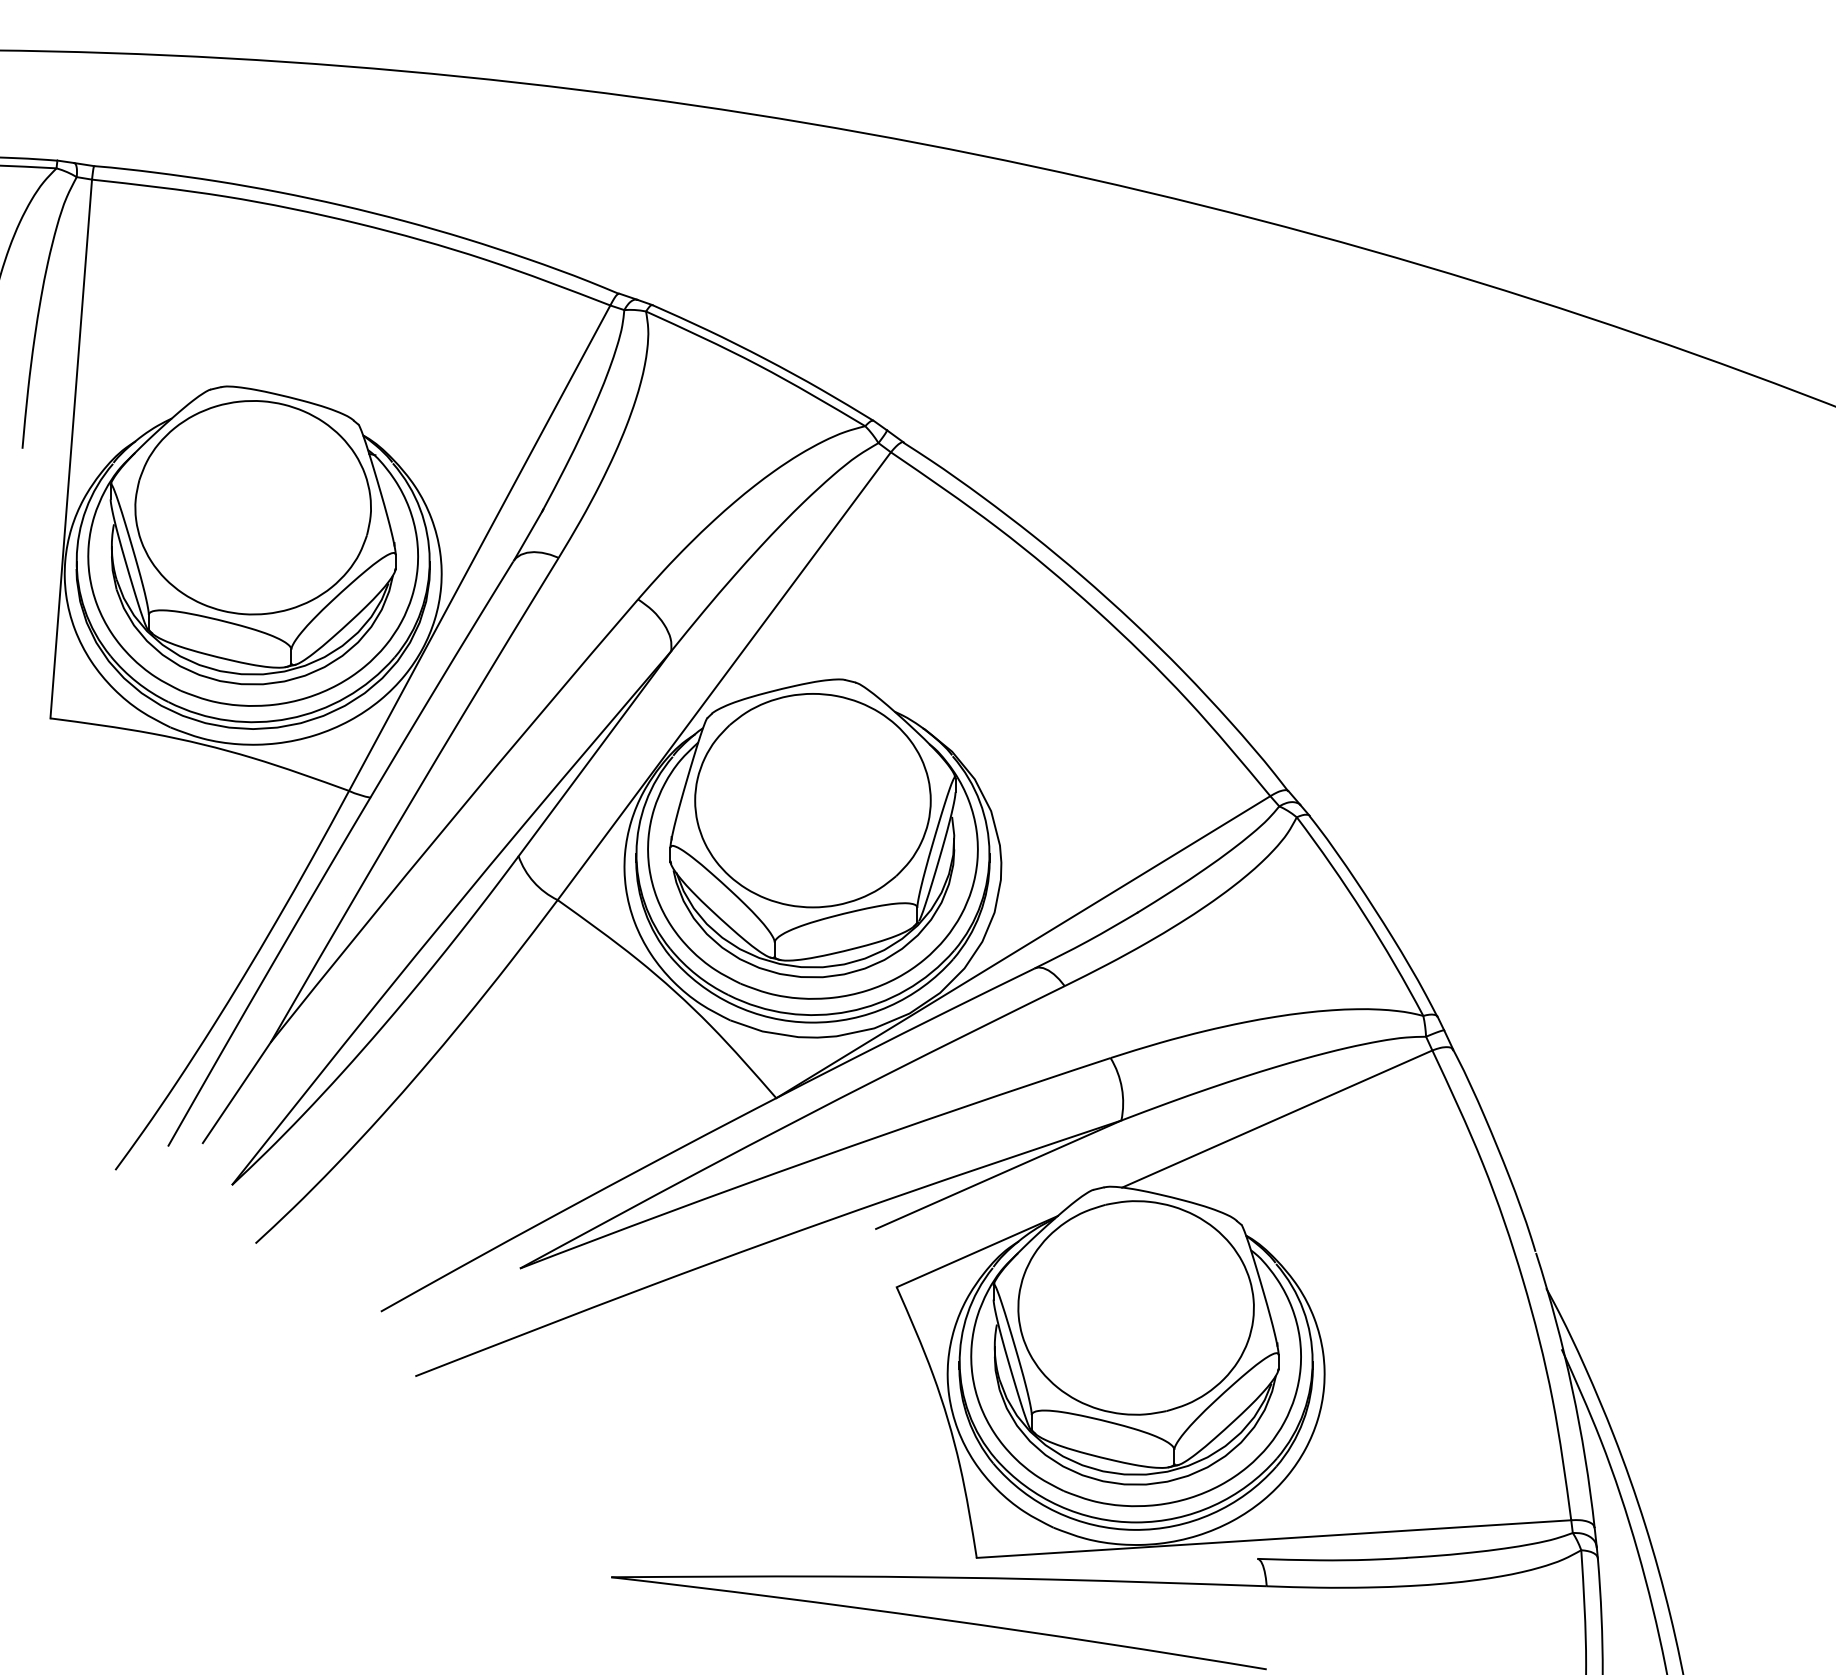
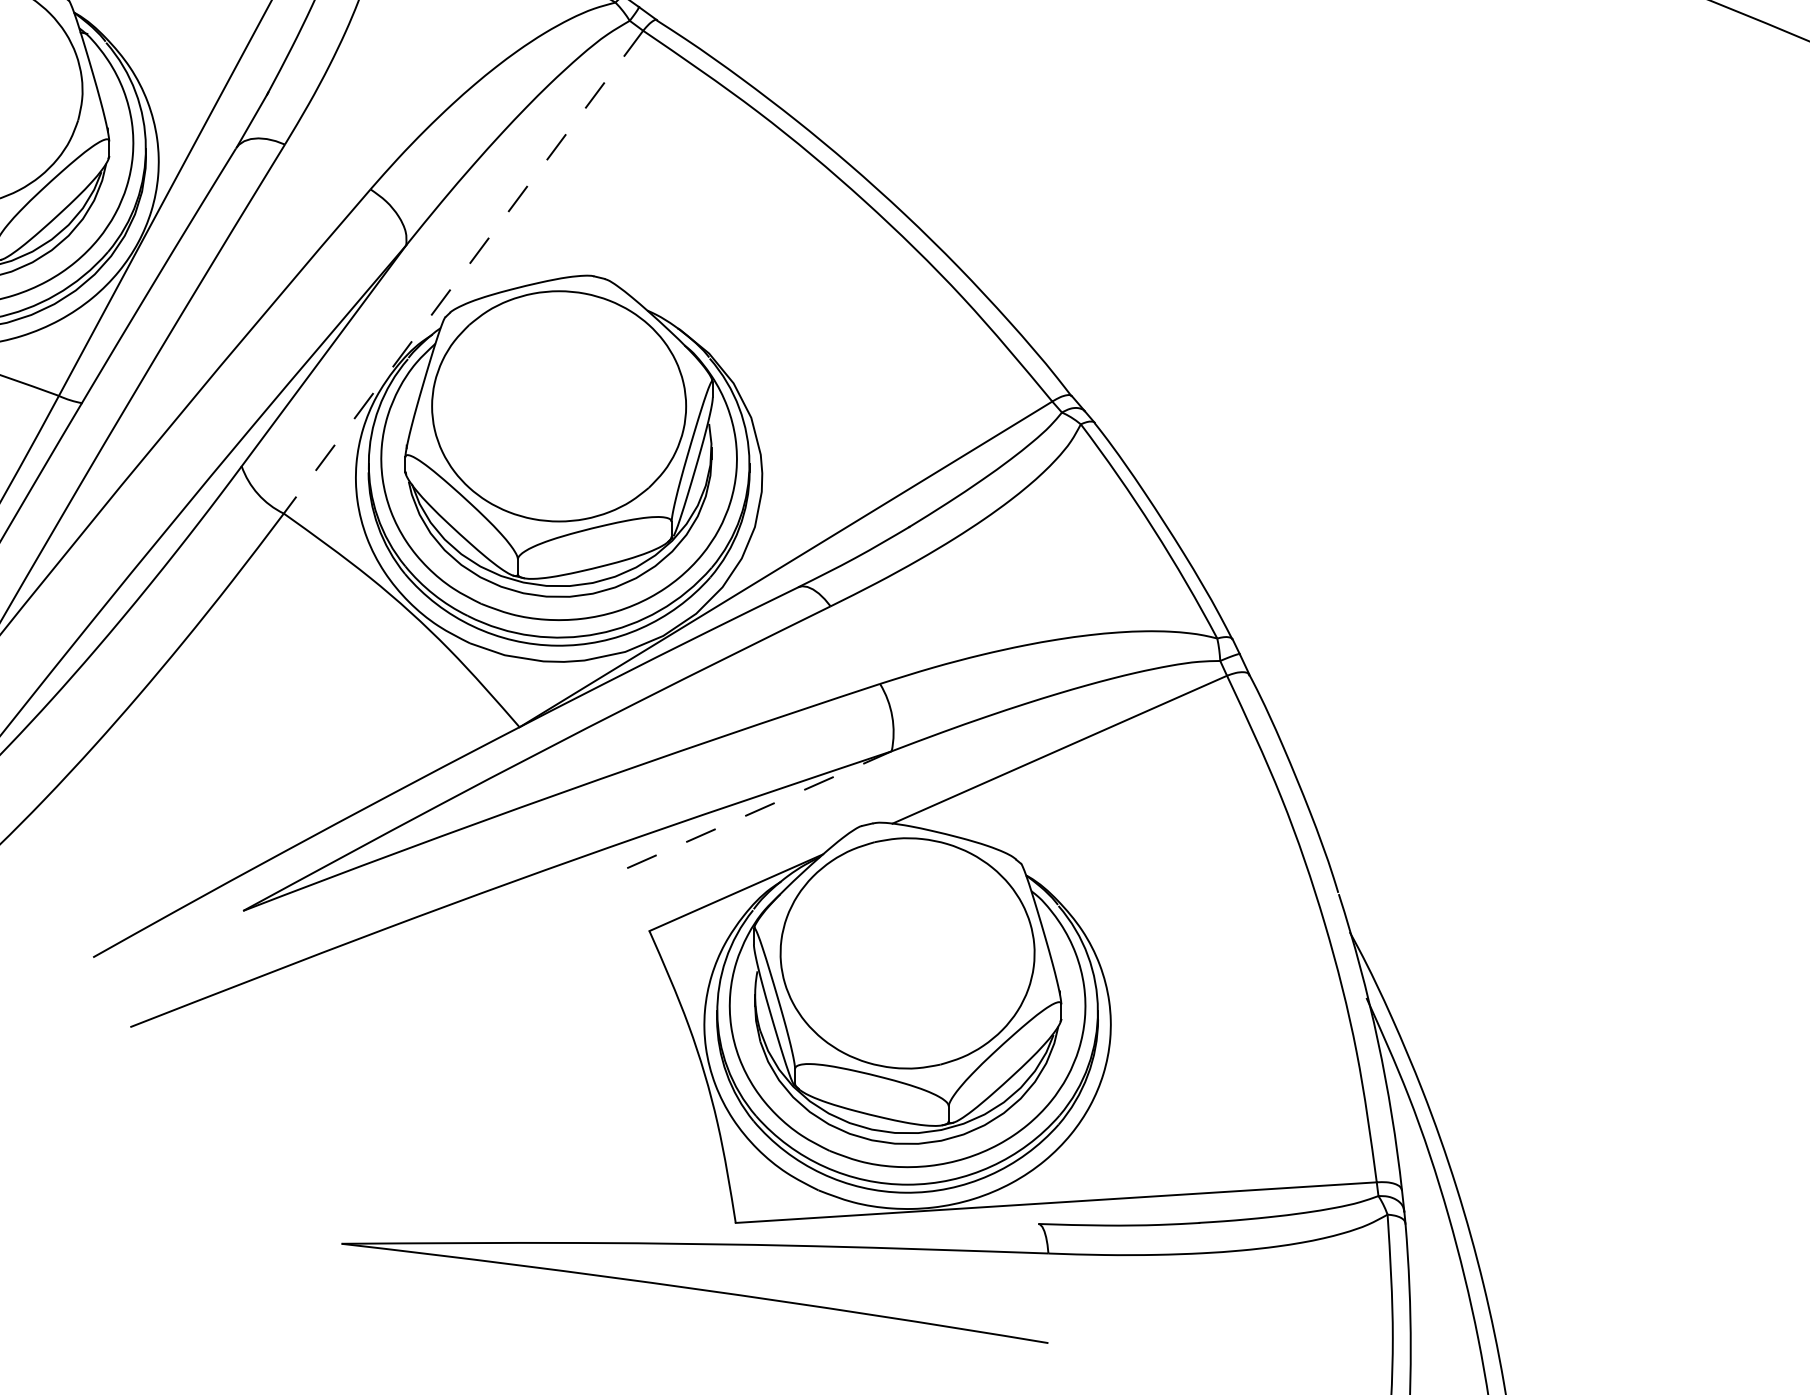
line: (724, 676) -> (463, 272), solid -> dashed
line: (999, 1174) -> (760, 809), solid -> dashed

